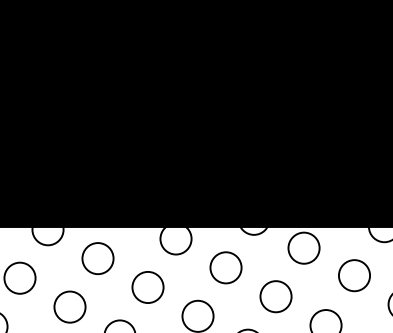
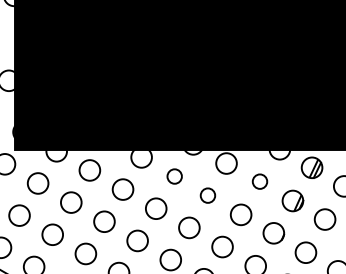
circle: (225, 267) -> (174, 176), size x0.7
circle: (353, 275) -> (259, 181), size x0.7
circle: (275, 296) -> (207, 195), size x0.7

